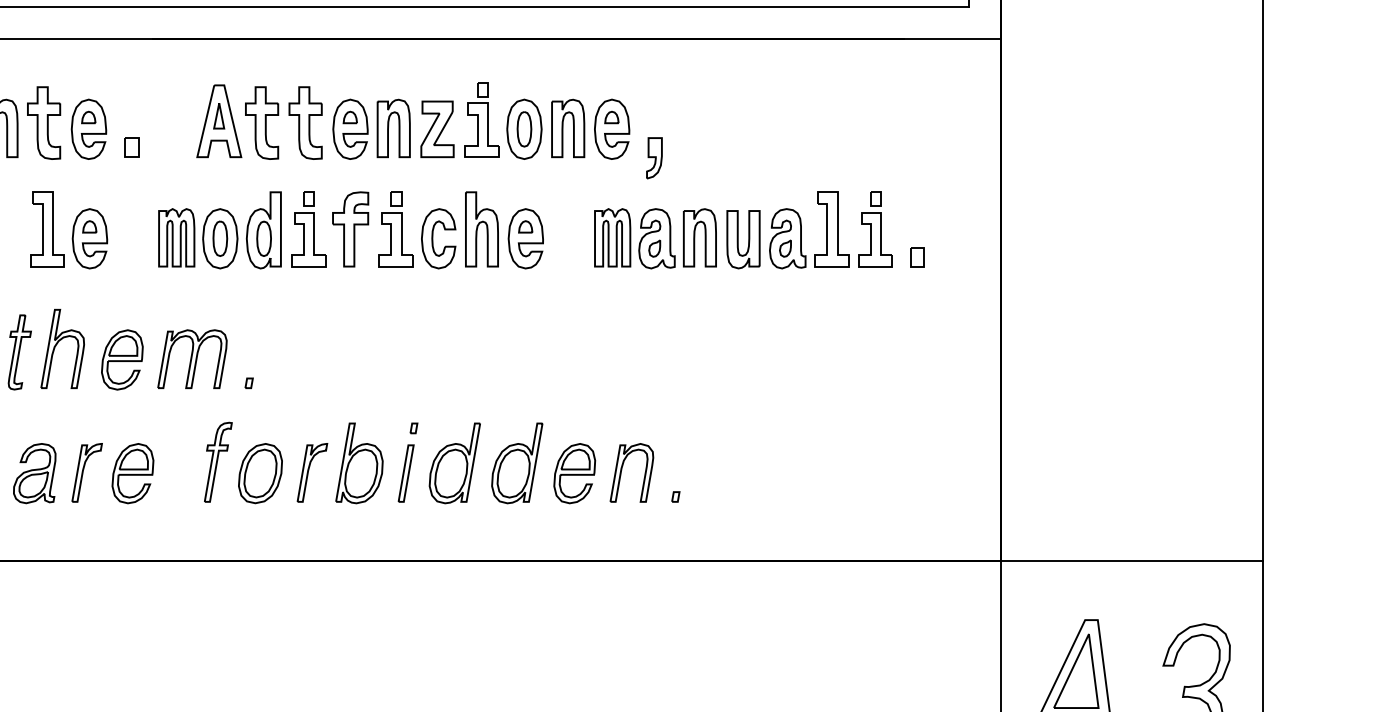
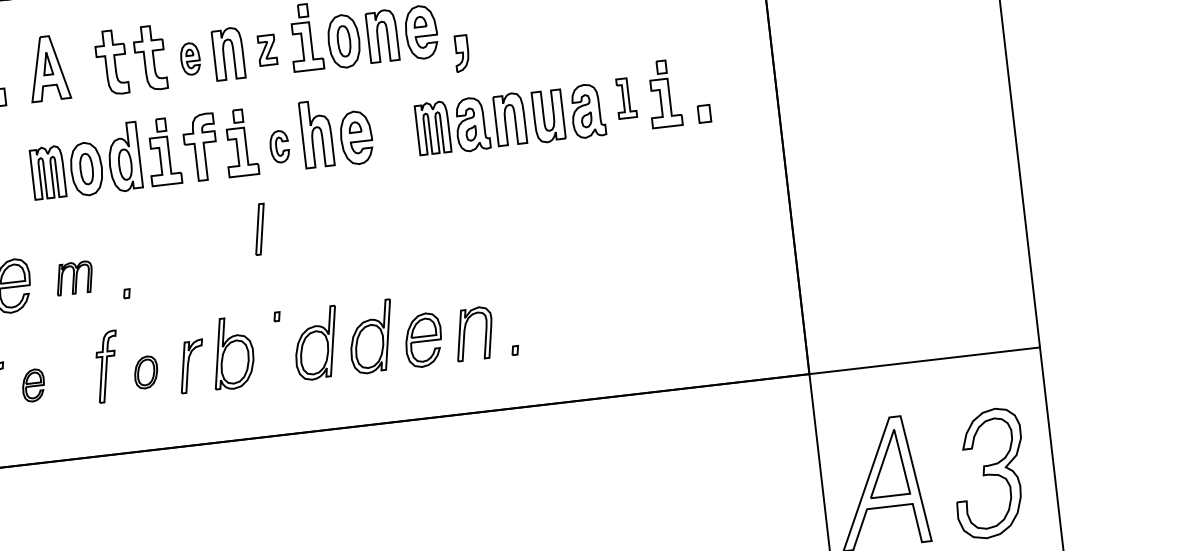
part: (219, 121) -> (48, 68), moved
part: (350, 128) -> (190, 58), size x0.6
part: (437, 129) -> (267, 50), size x0.6
part: (831, 229) -> (625, 98), size x0.6
part: (438, 238) -> (279, 146), size x0.6
part: (192, 358) -> (74, 277), size x0.6
part: (132, 473) -> (33, 385), size x0.6
part: (260, 473) -> (146, 372), size x0.6
part: (405, 473) -> (259, 229), moved

